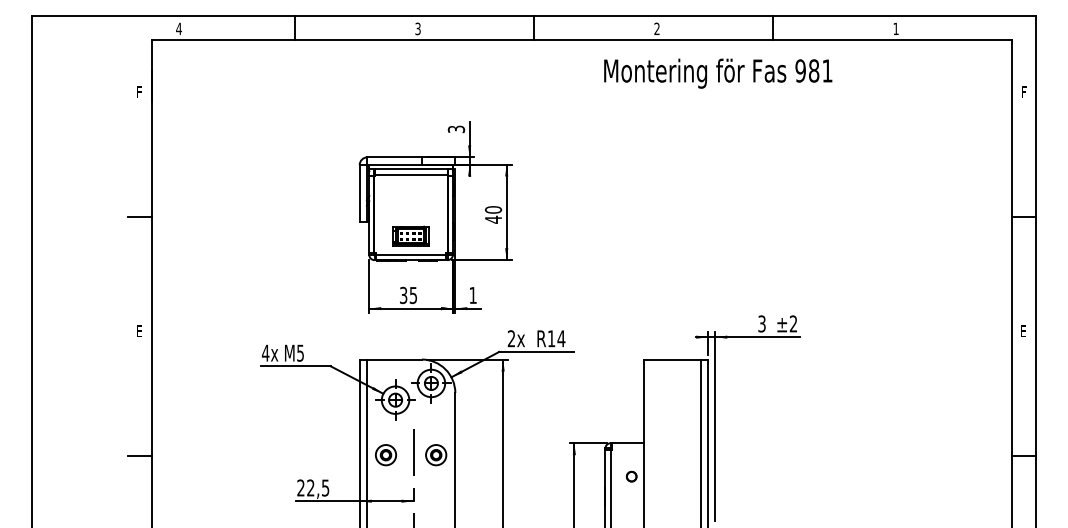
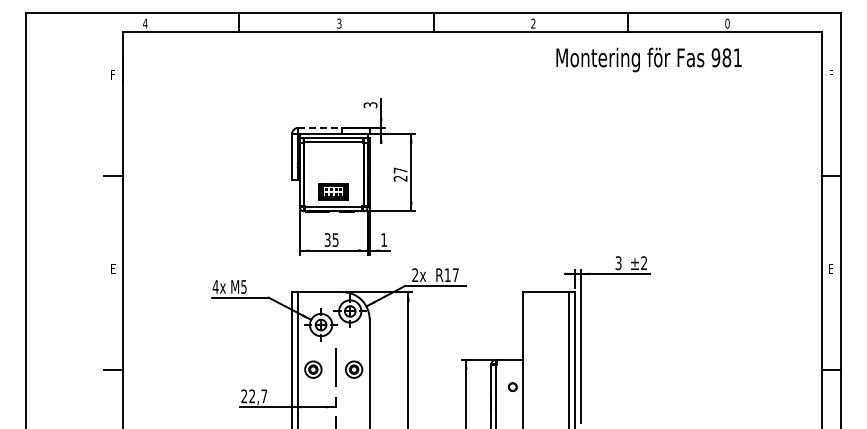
text: (896, 28) -> (727, 23), 1 -> 0
text: (717, 73) -> (648, 59), moved
line: (394, 156) -> (320, 127), solid -> dashed
text: (493, 214) -> (400, 174), 40 -> 27
text: (561, 337) -> (455, 274), R14 -> R17
text: (325, 488) -> (264, 396), 22,5 -> 22,7

